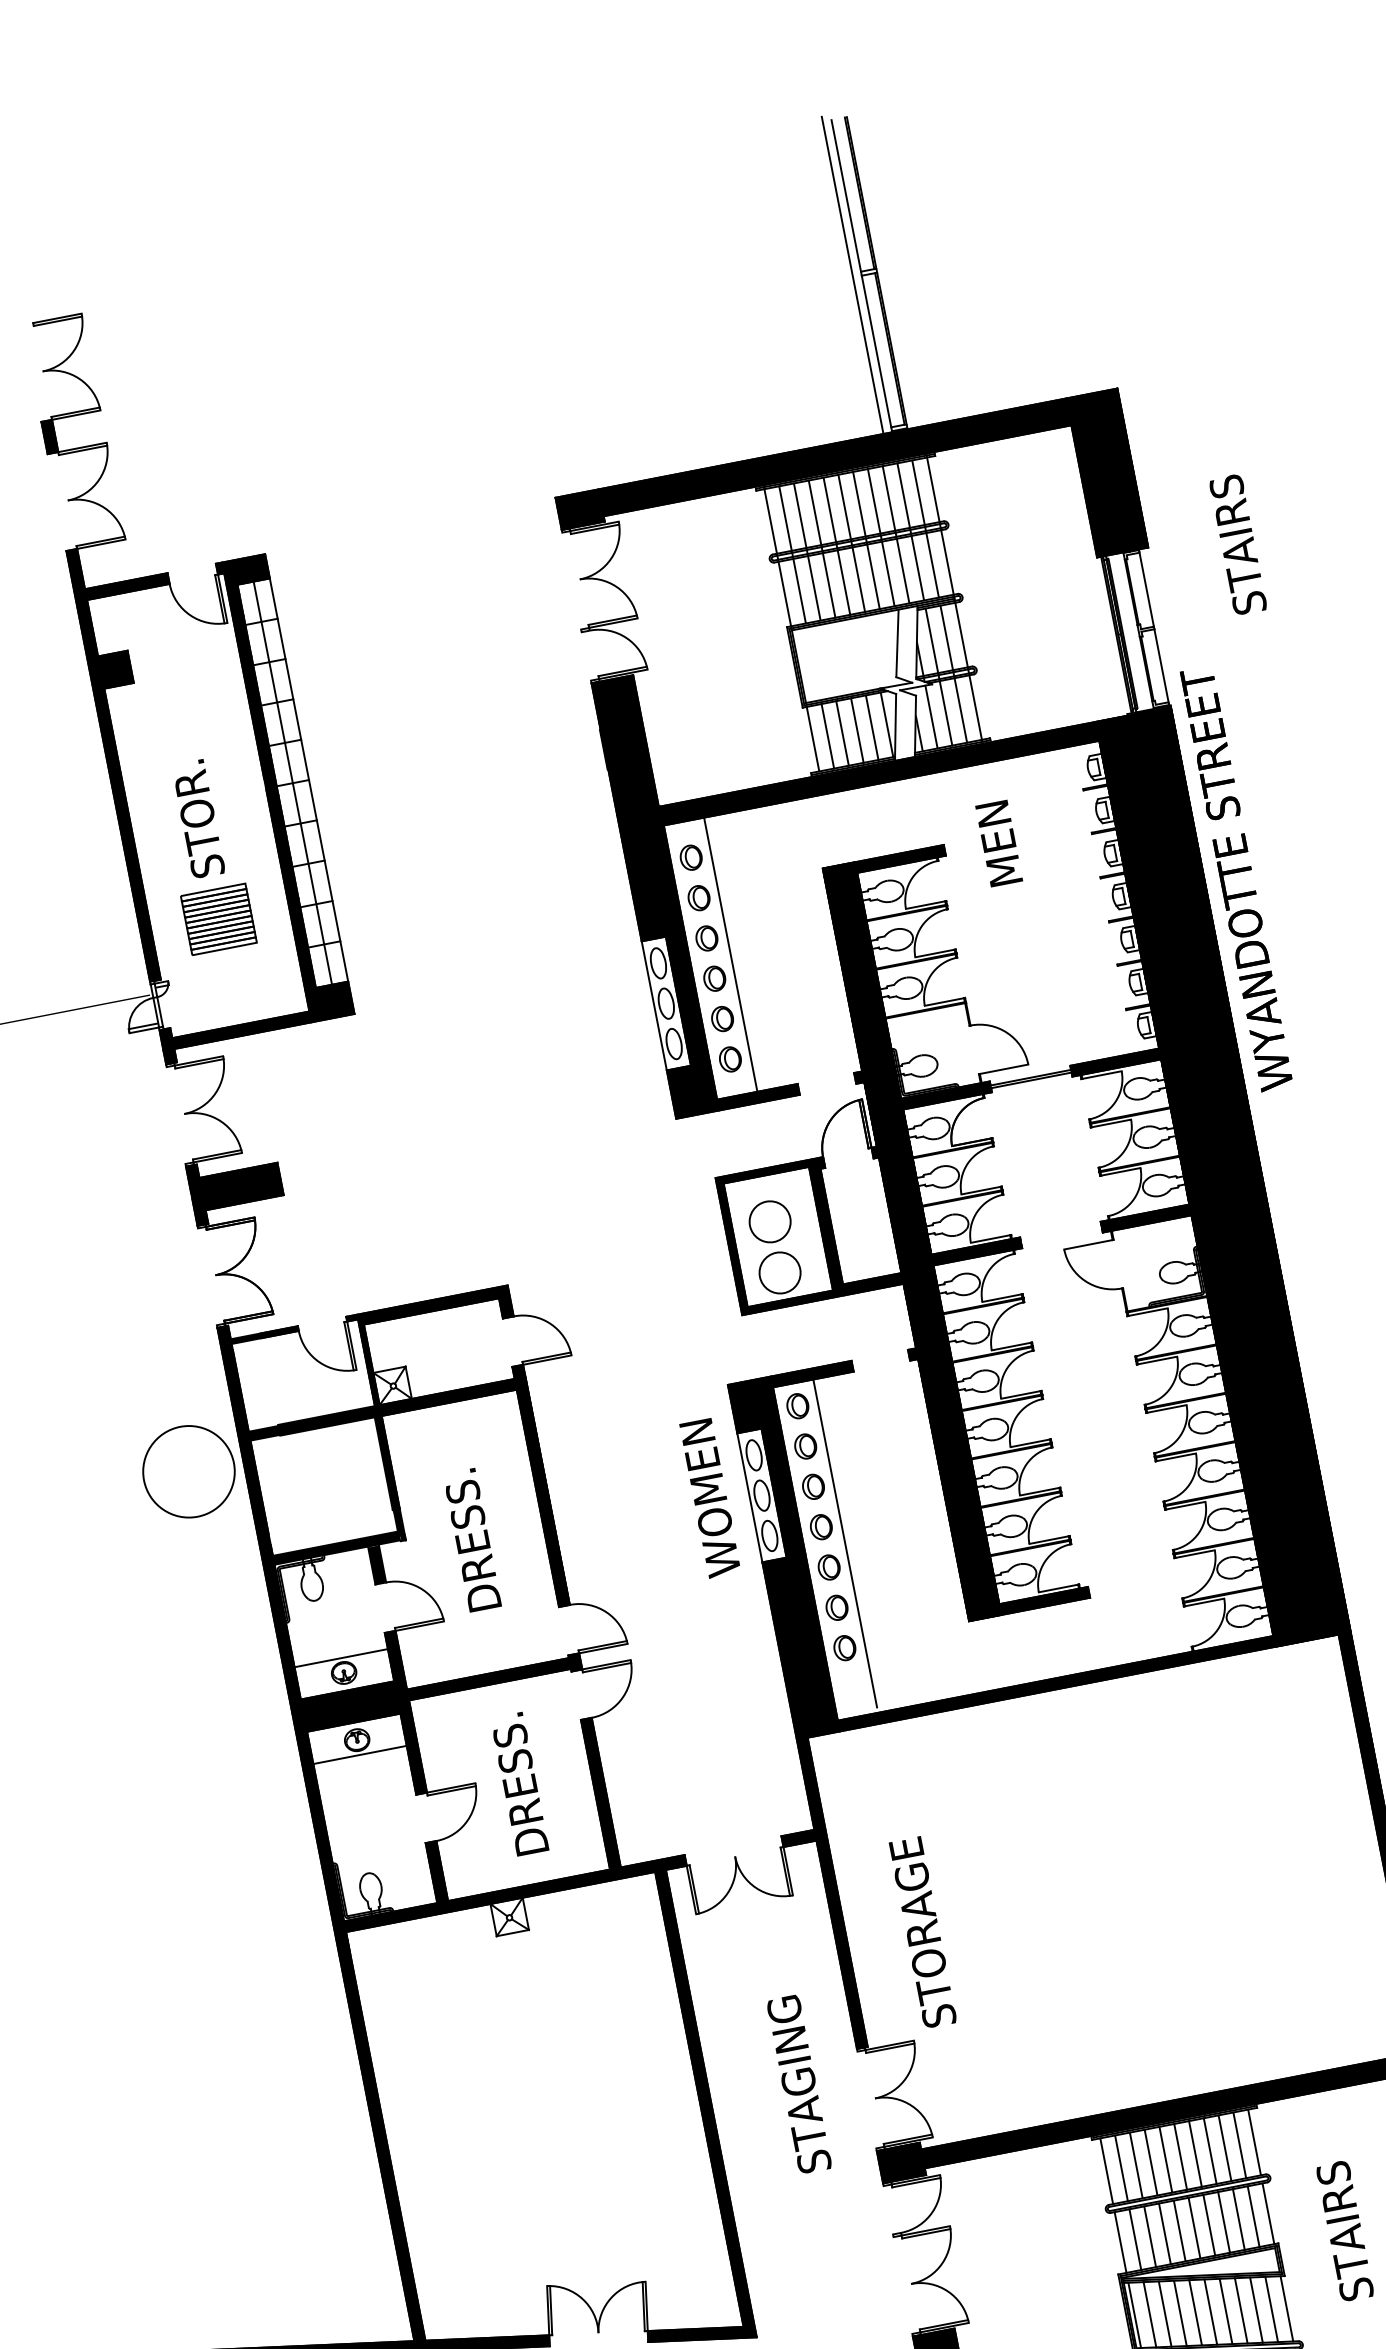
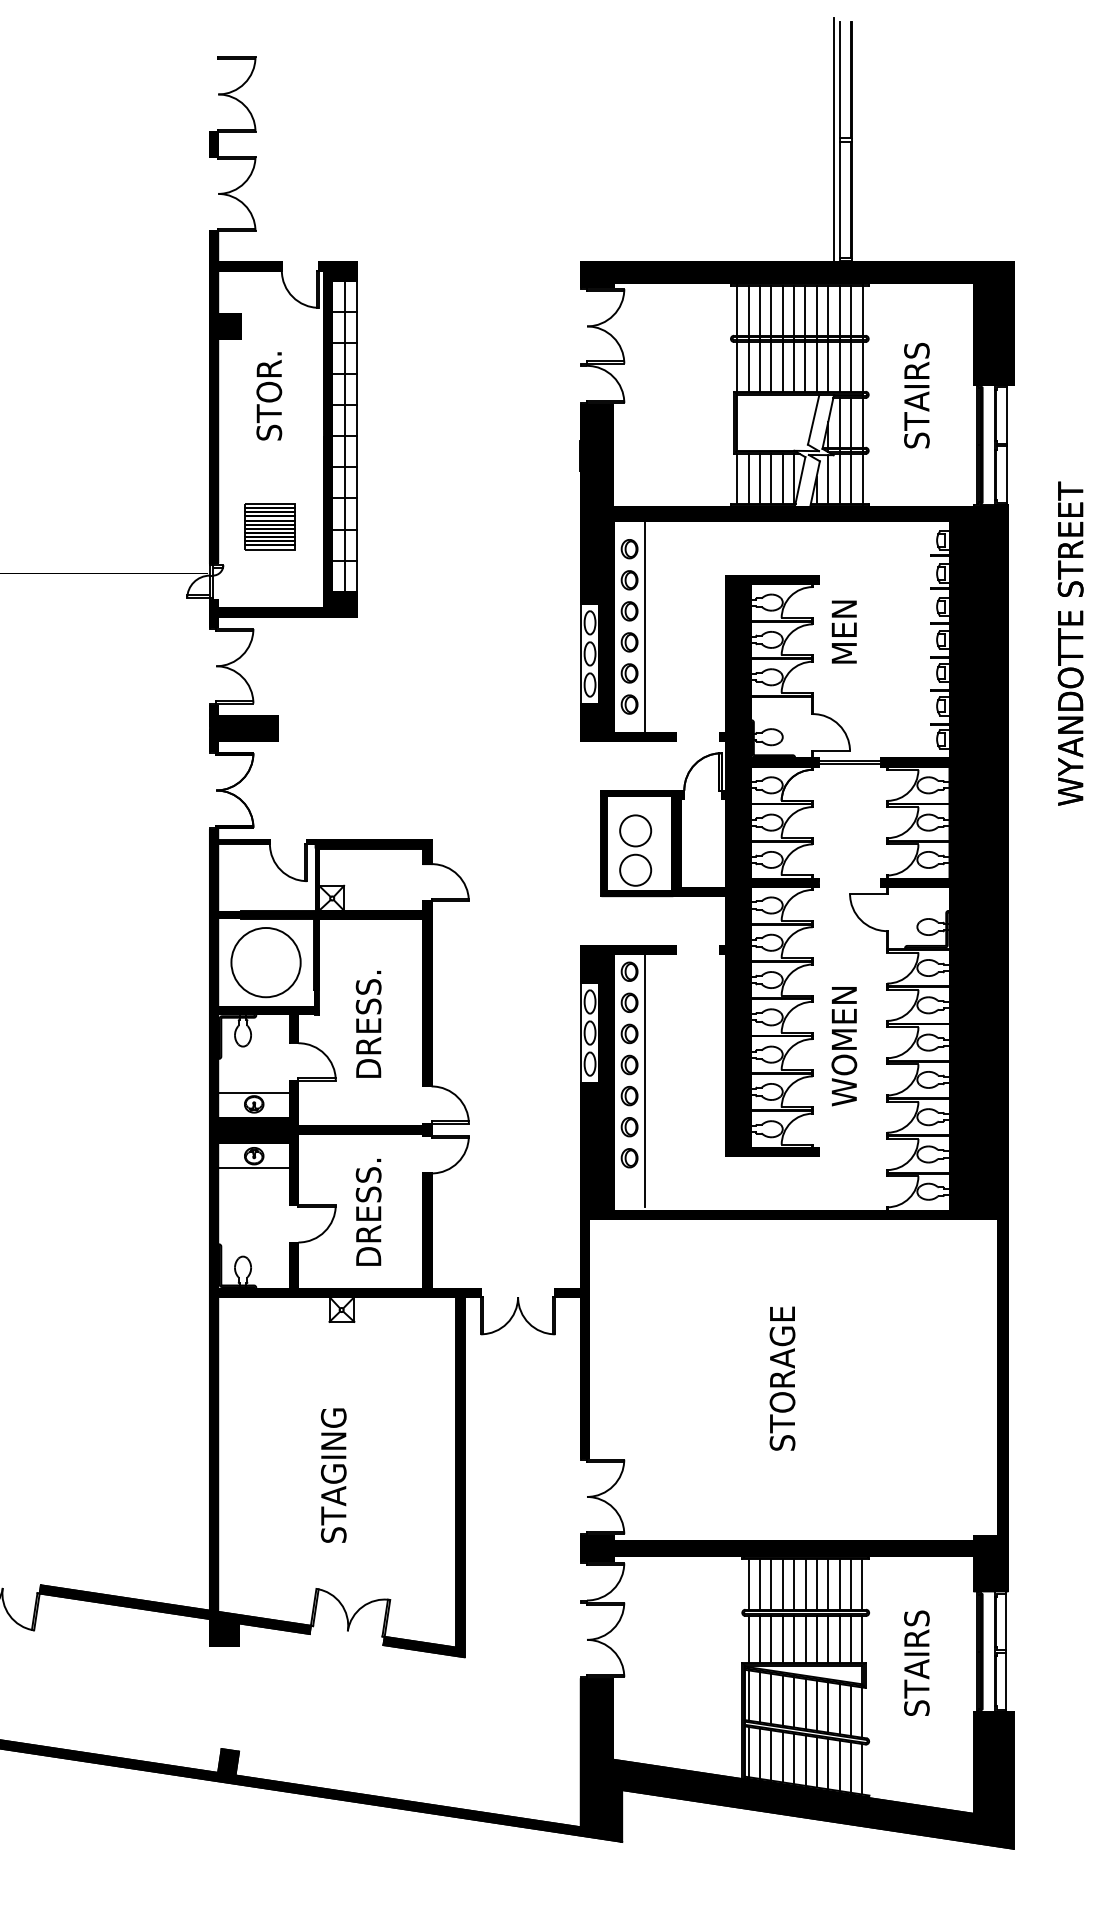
text: (1237, 544) -> (916, 395), moved
text: (198, 819) -> (269, 396), moved
text: (997, 843) -> (843, 631), moved
text: (1236, 878) -> (1070, 643), moved
circle: (188, 1471) -> (265, 962), moved
text: (710, 1498) -> (844, 1046), moved
text: (922, 1932) -> (782, 1378), moved
text: (798, 2084) -> (333, 1475), moved

